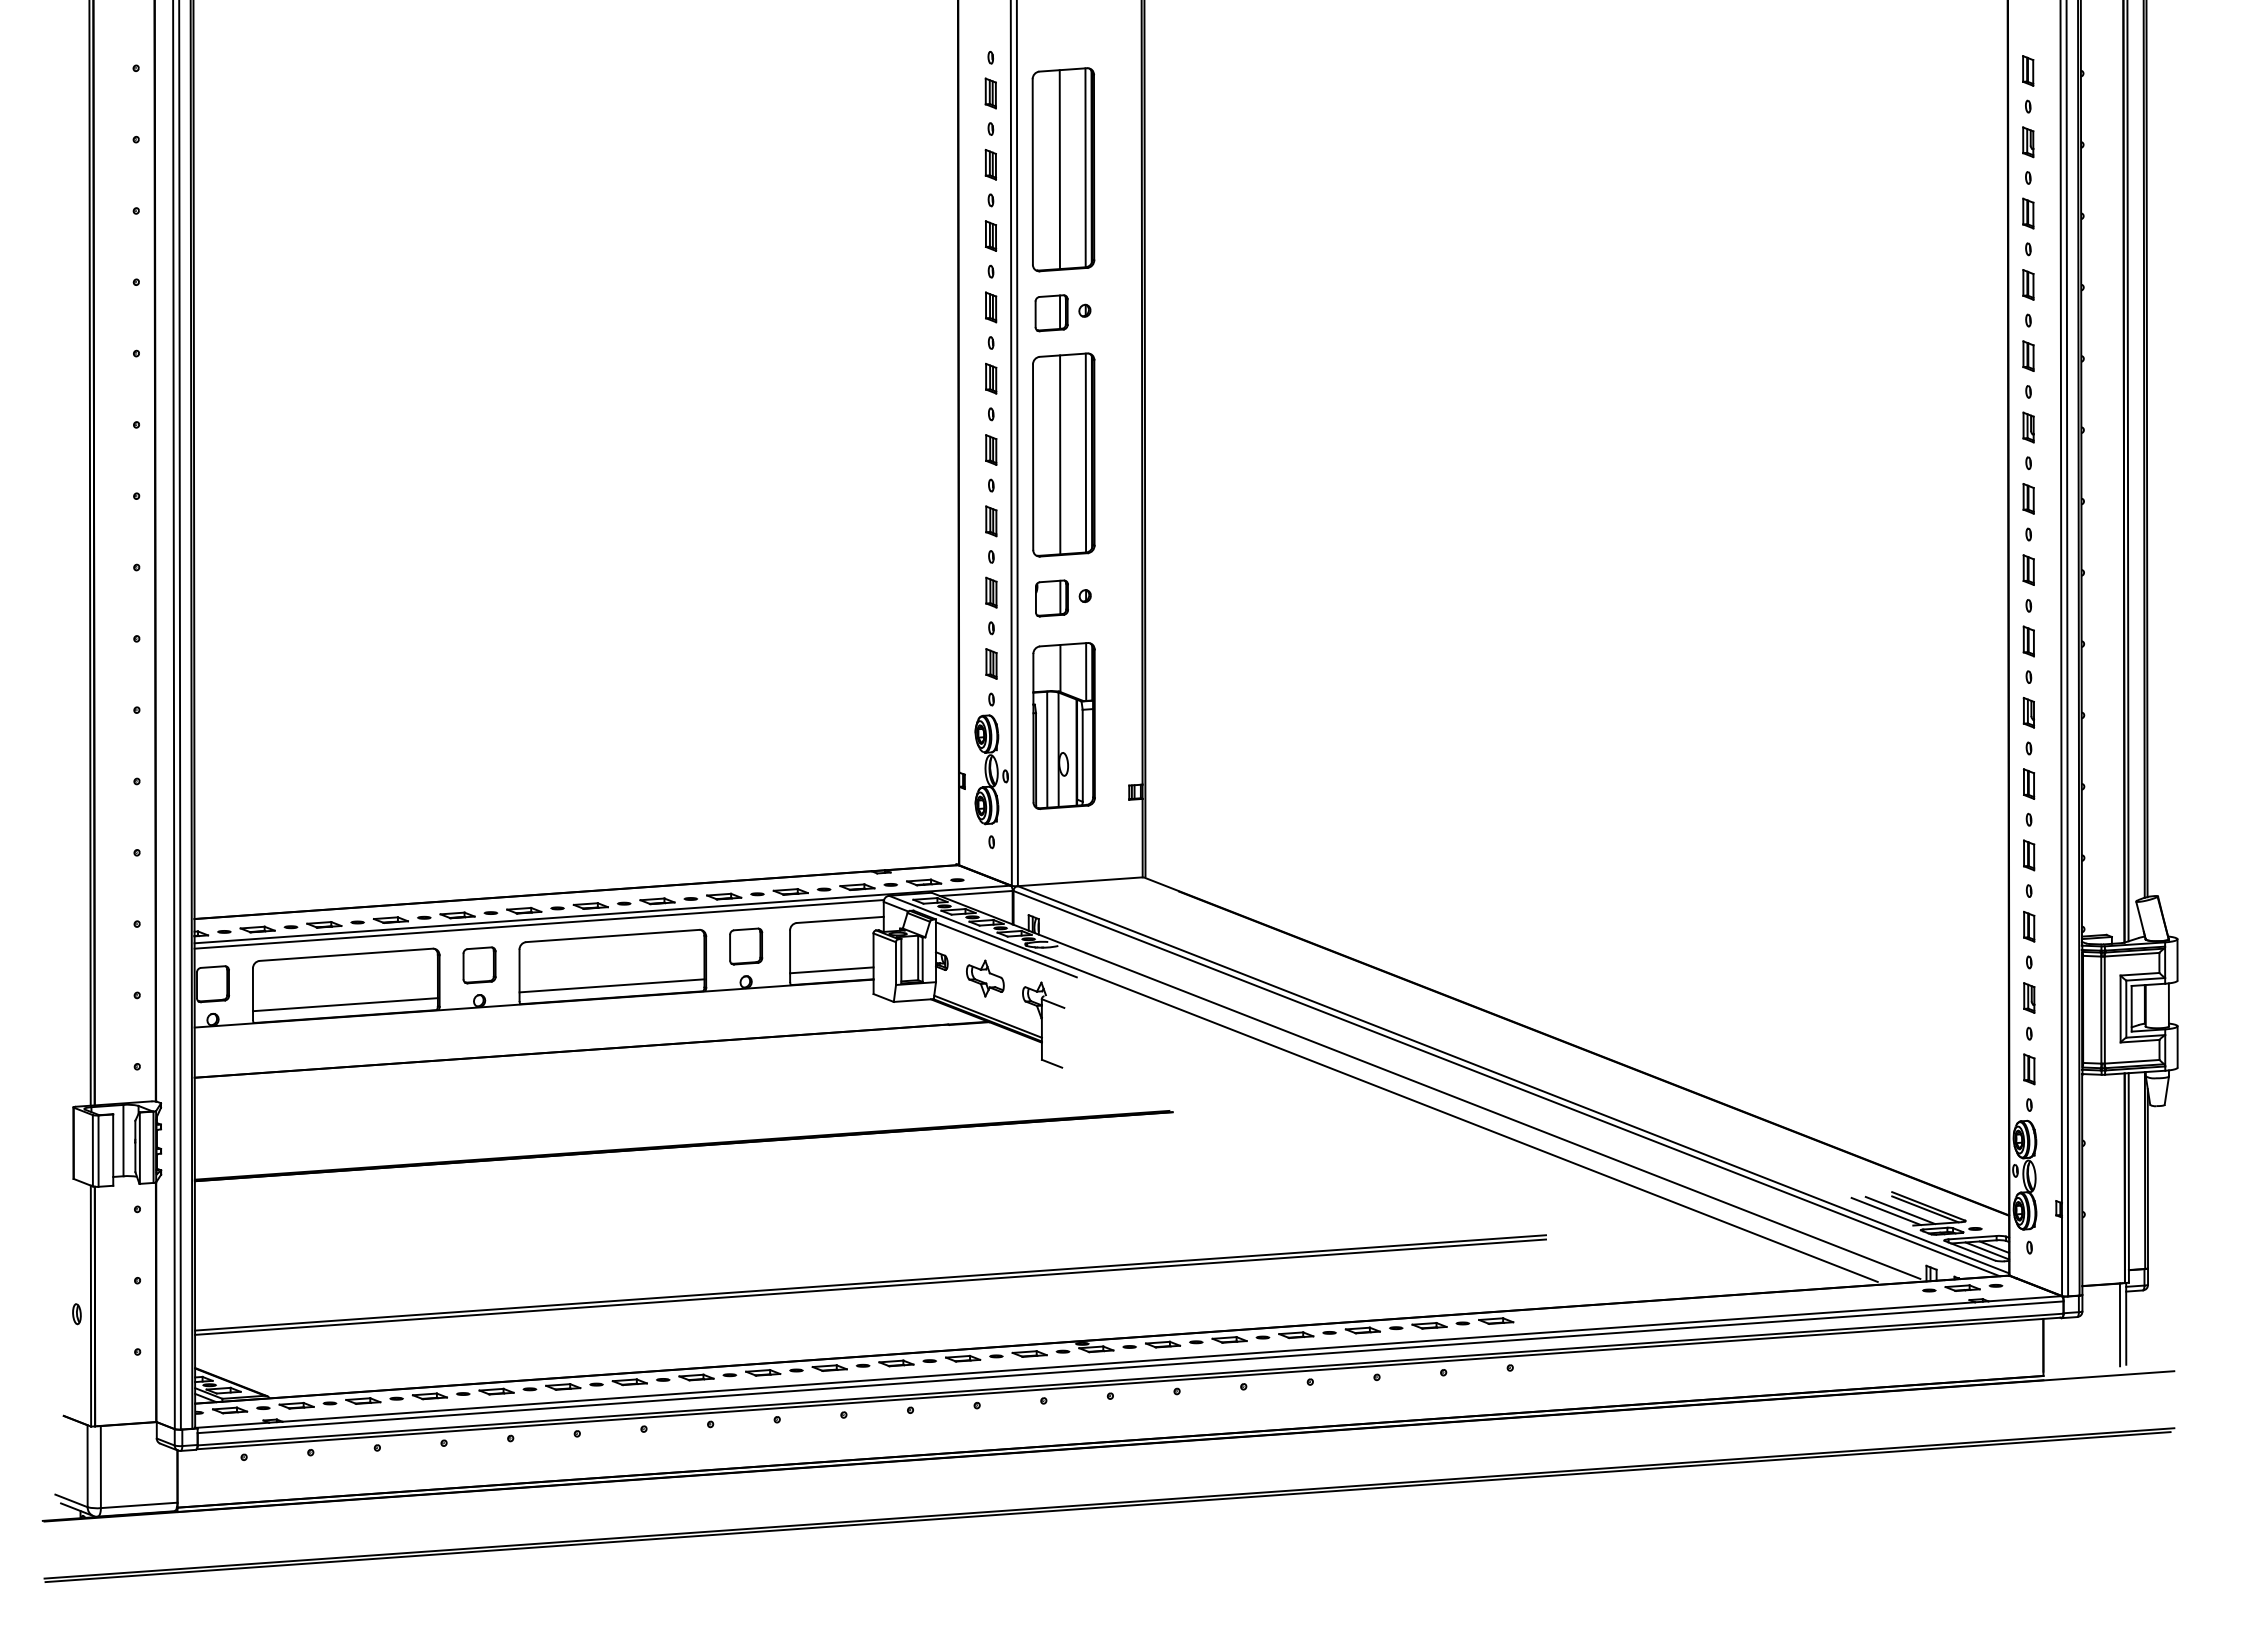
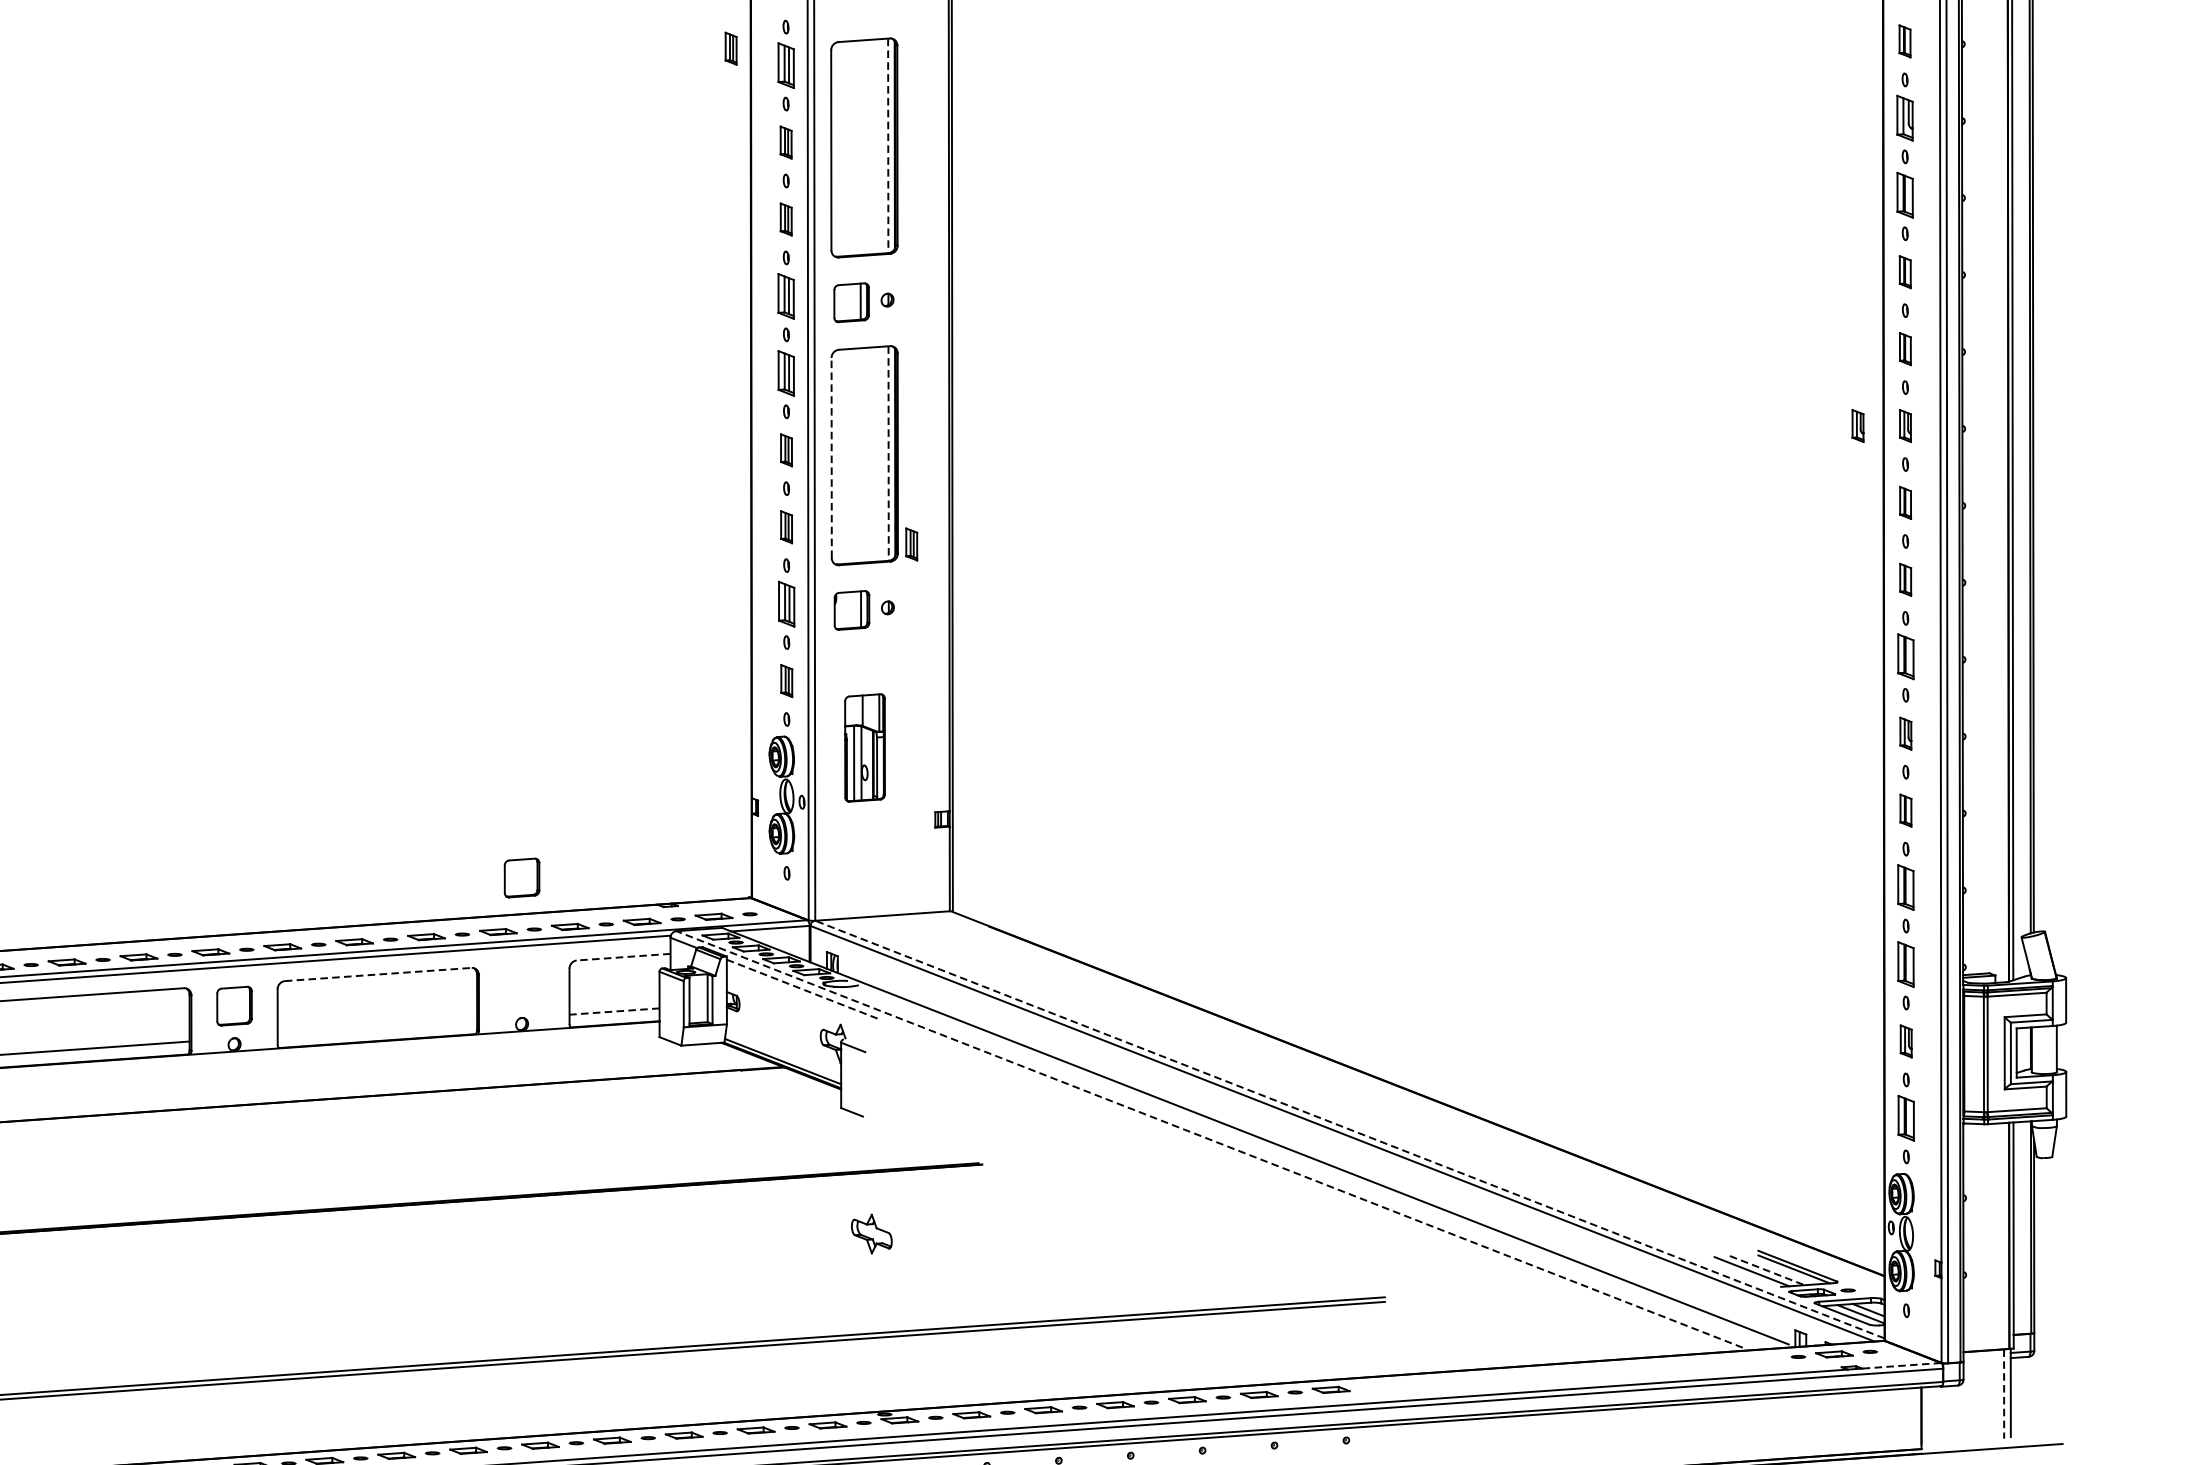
part: (939, 77) -> (730, 48), added
part: (990, 93) -> (785, 65), size x1.4
part: (2028, 142) -> (1905, 118), size x1.4
line: (1085, 168) -> (888, 146), solid -> dashed
line: (1059, 169) -> (860, 147), removed
part: (2028, 213) -> (1905, 195), size x1.4
part: (991, 307) -> (786, 296), size x1.4
part: (991, 378) -> (786, 373), size x1.4
part: (1984, 427) -> (1857, 425), added
line: (1085, 453) -> (888, 454), solid -> dashed
line: (1060, 454) -> (861, 455), removed
line: (1033, 457) -> (832, 458), solid -> dashed
part: (1107, 537) -> (911, 544), added
part: (991, 592) -> (786, 603), size x1.4
part: (2028, 641) -> (1905, 656), size x1.4
part: (1063, 725) -> (864, 747), size x0.6
part: (2029, 855) -> (1906, 887), size x1.4
line: (840, 919) -> (623, 956), solid -> dashed
part: (2029, 926) -> (1906, 964), size x1.4
line: (612, 936) -> (377, 975), solid -> dashed
part: (746, 946) -> (522, 877), moved
line: (1006, 949) -> (802, 989), solid -> dashed
line: (831, 970) -> (614, 1011), solid -> dashed
part: (985, 978) -> (871, 1233), moved
line: (611, 985) -> (376, 1027), removed
part: (2029, 1069) -> (1906, 1118), size x1.4
line: (1513, 1079) -> (1349, 1129), solid -> dashed
line: (1383, 1088) -> (1209, 1139), solid -> dashed
line: (1900, 1210) -> (1767, 1270), solid -> dashed
line: (2025, 1298) -> (1902, 1365), solid -> dashed
line: (2120, 1325) -> (2004, 1394), solid -> dashed

